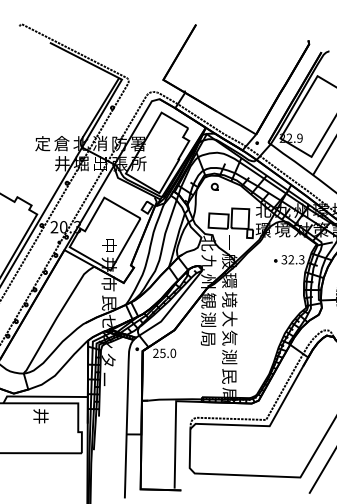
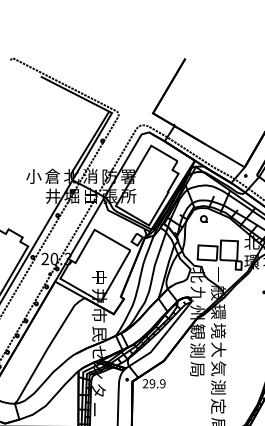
text: (42, 143) -> (33, 176), 定 -> 小
text: (168, 352) -> (158, 382), 25.0 -> 29.9
text: (229, 375) -> (218, 405), 民 -> 定

